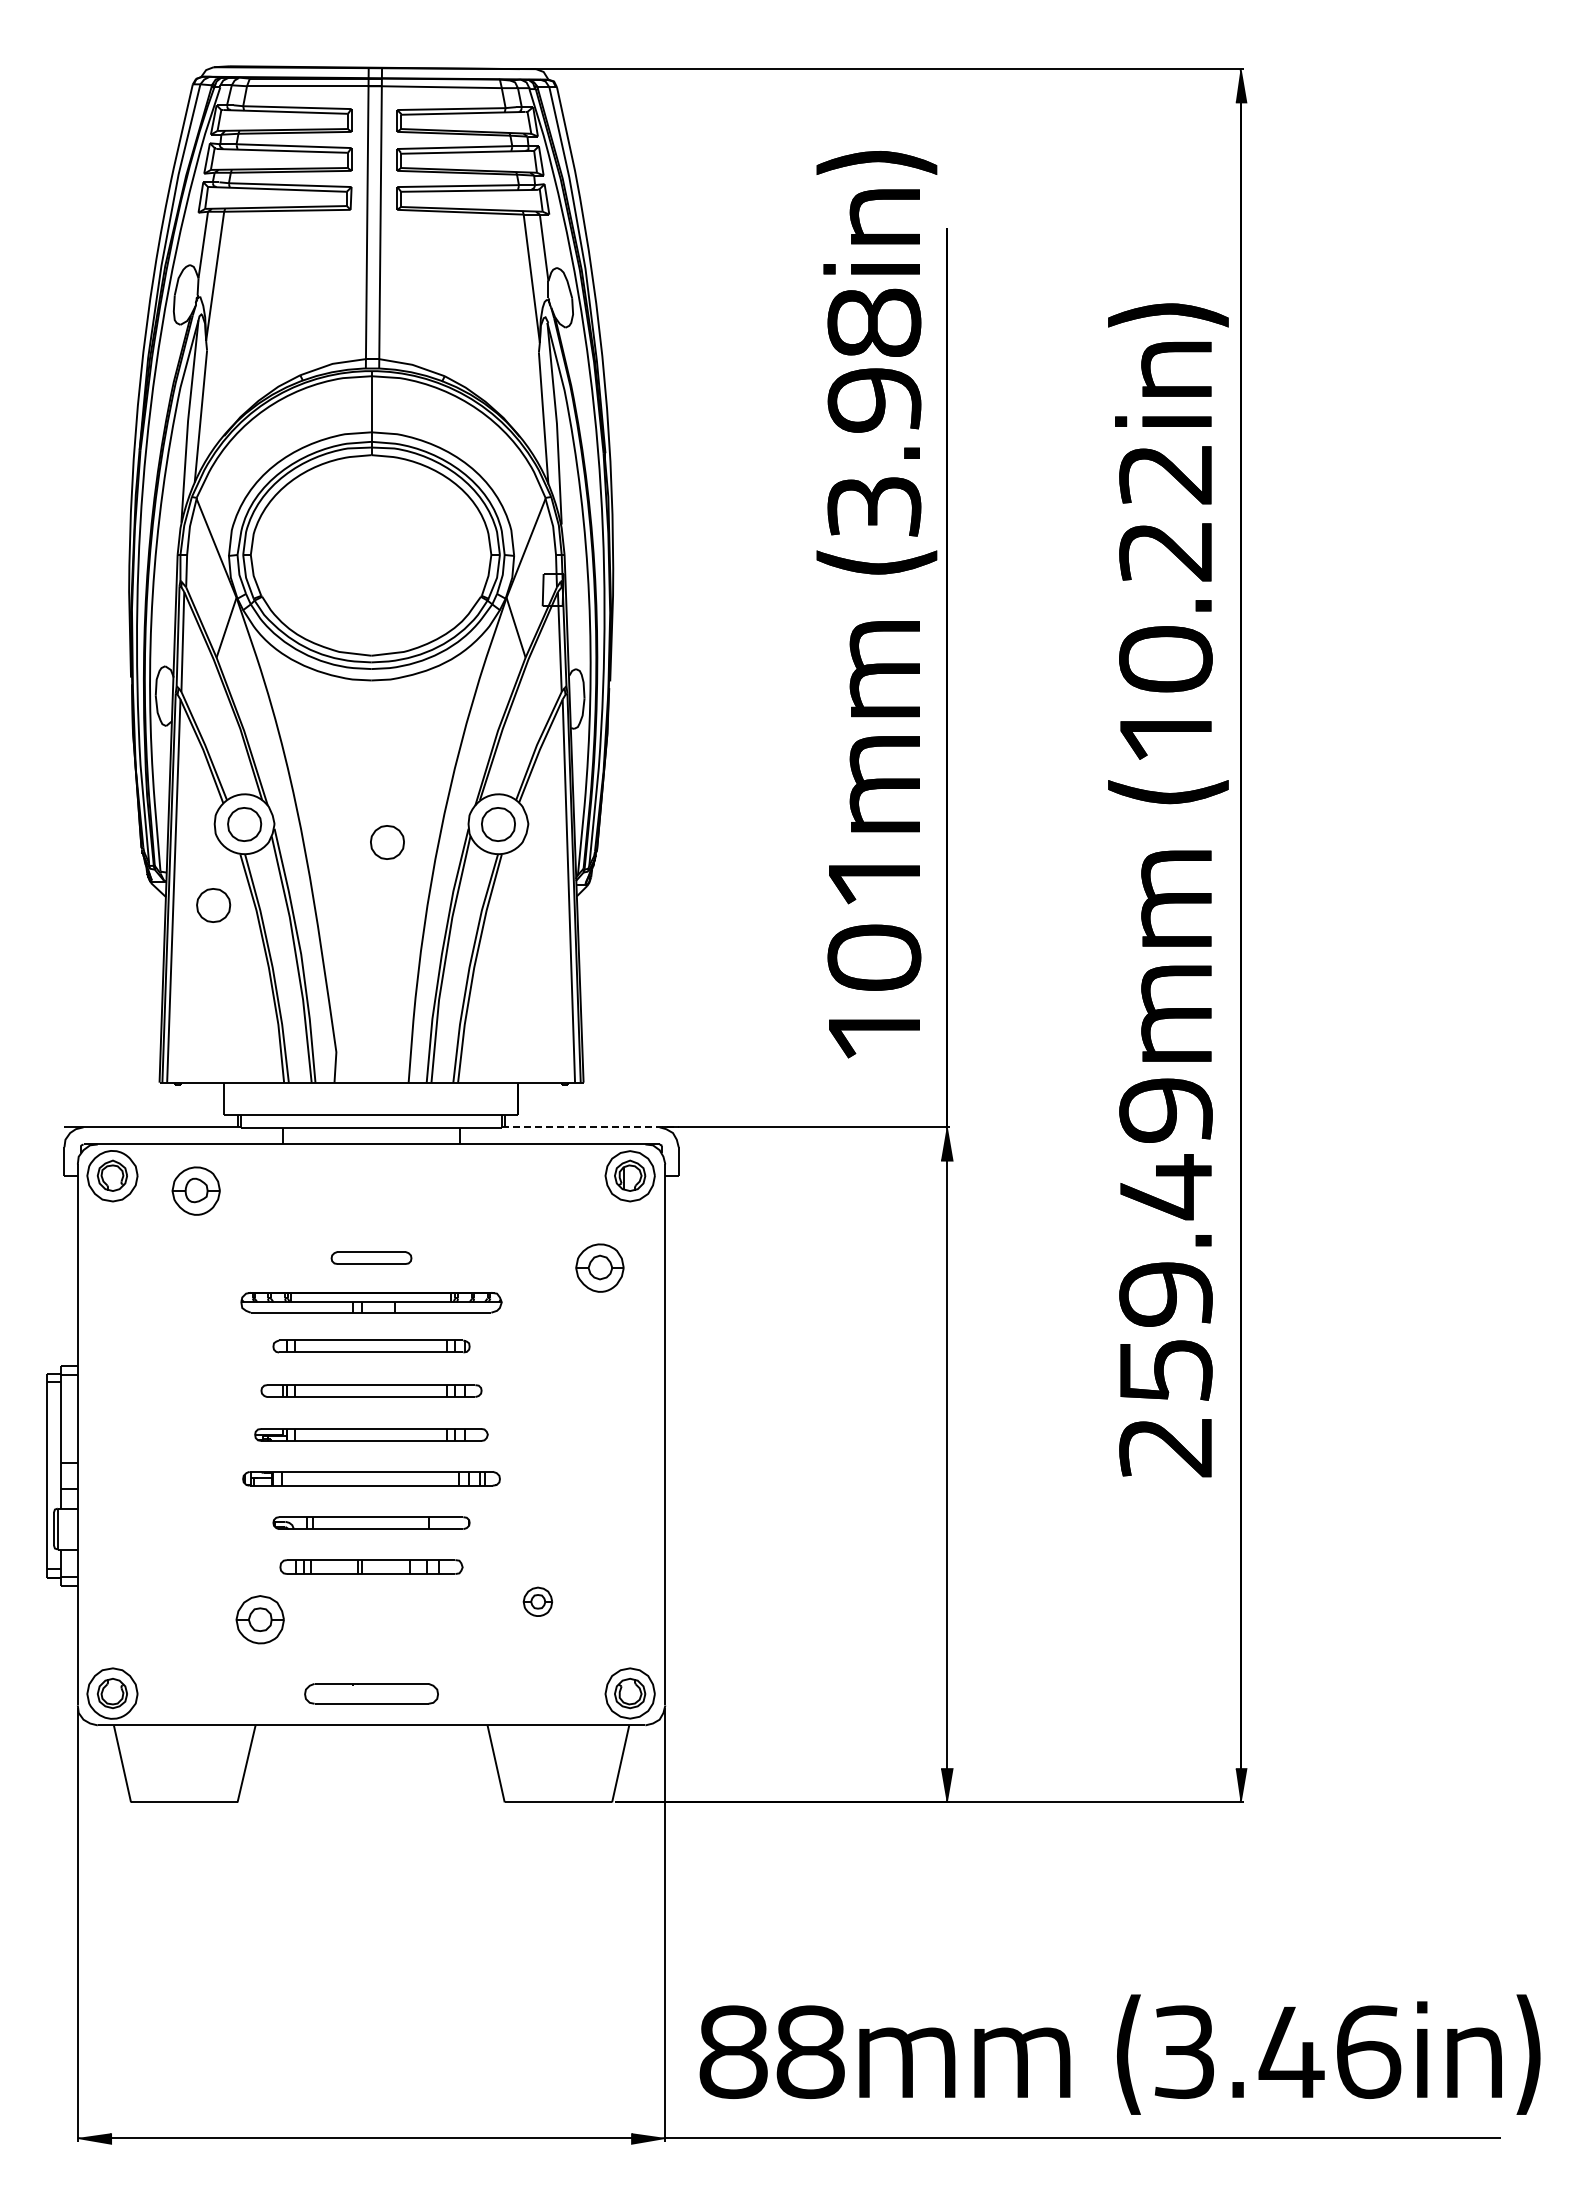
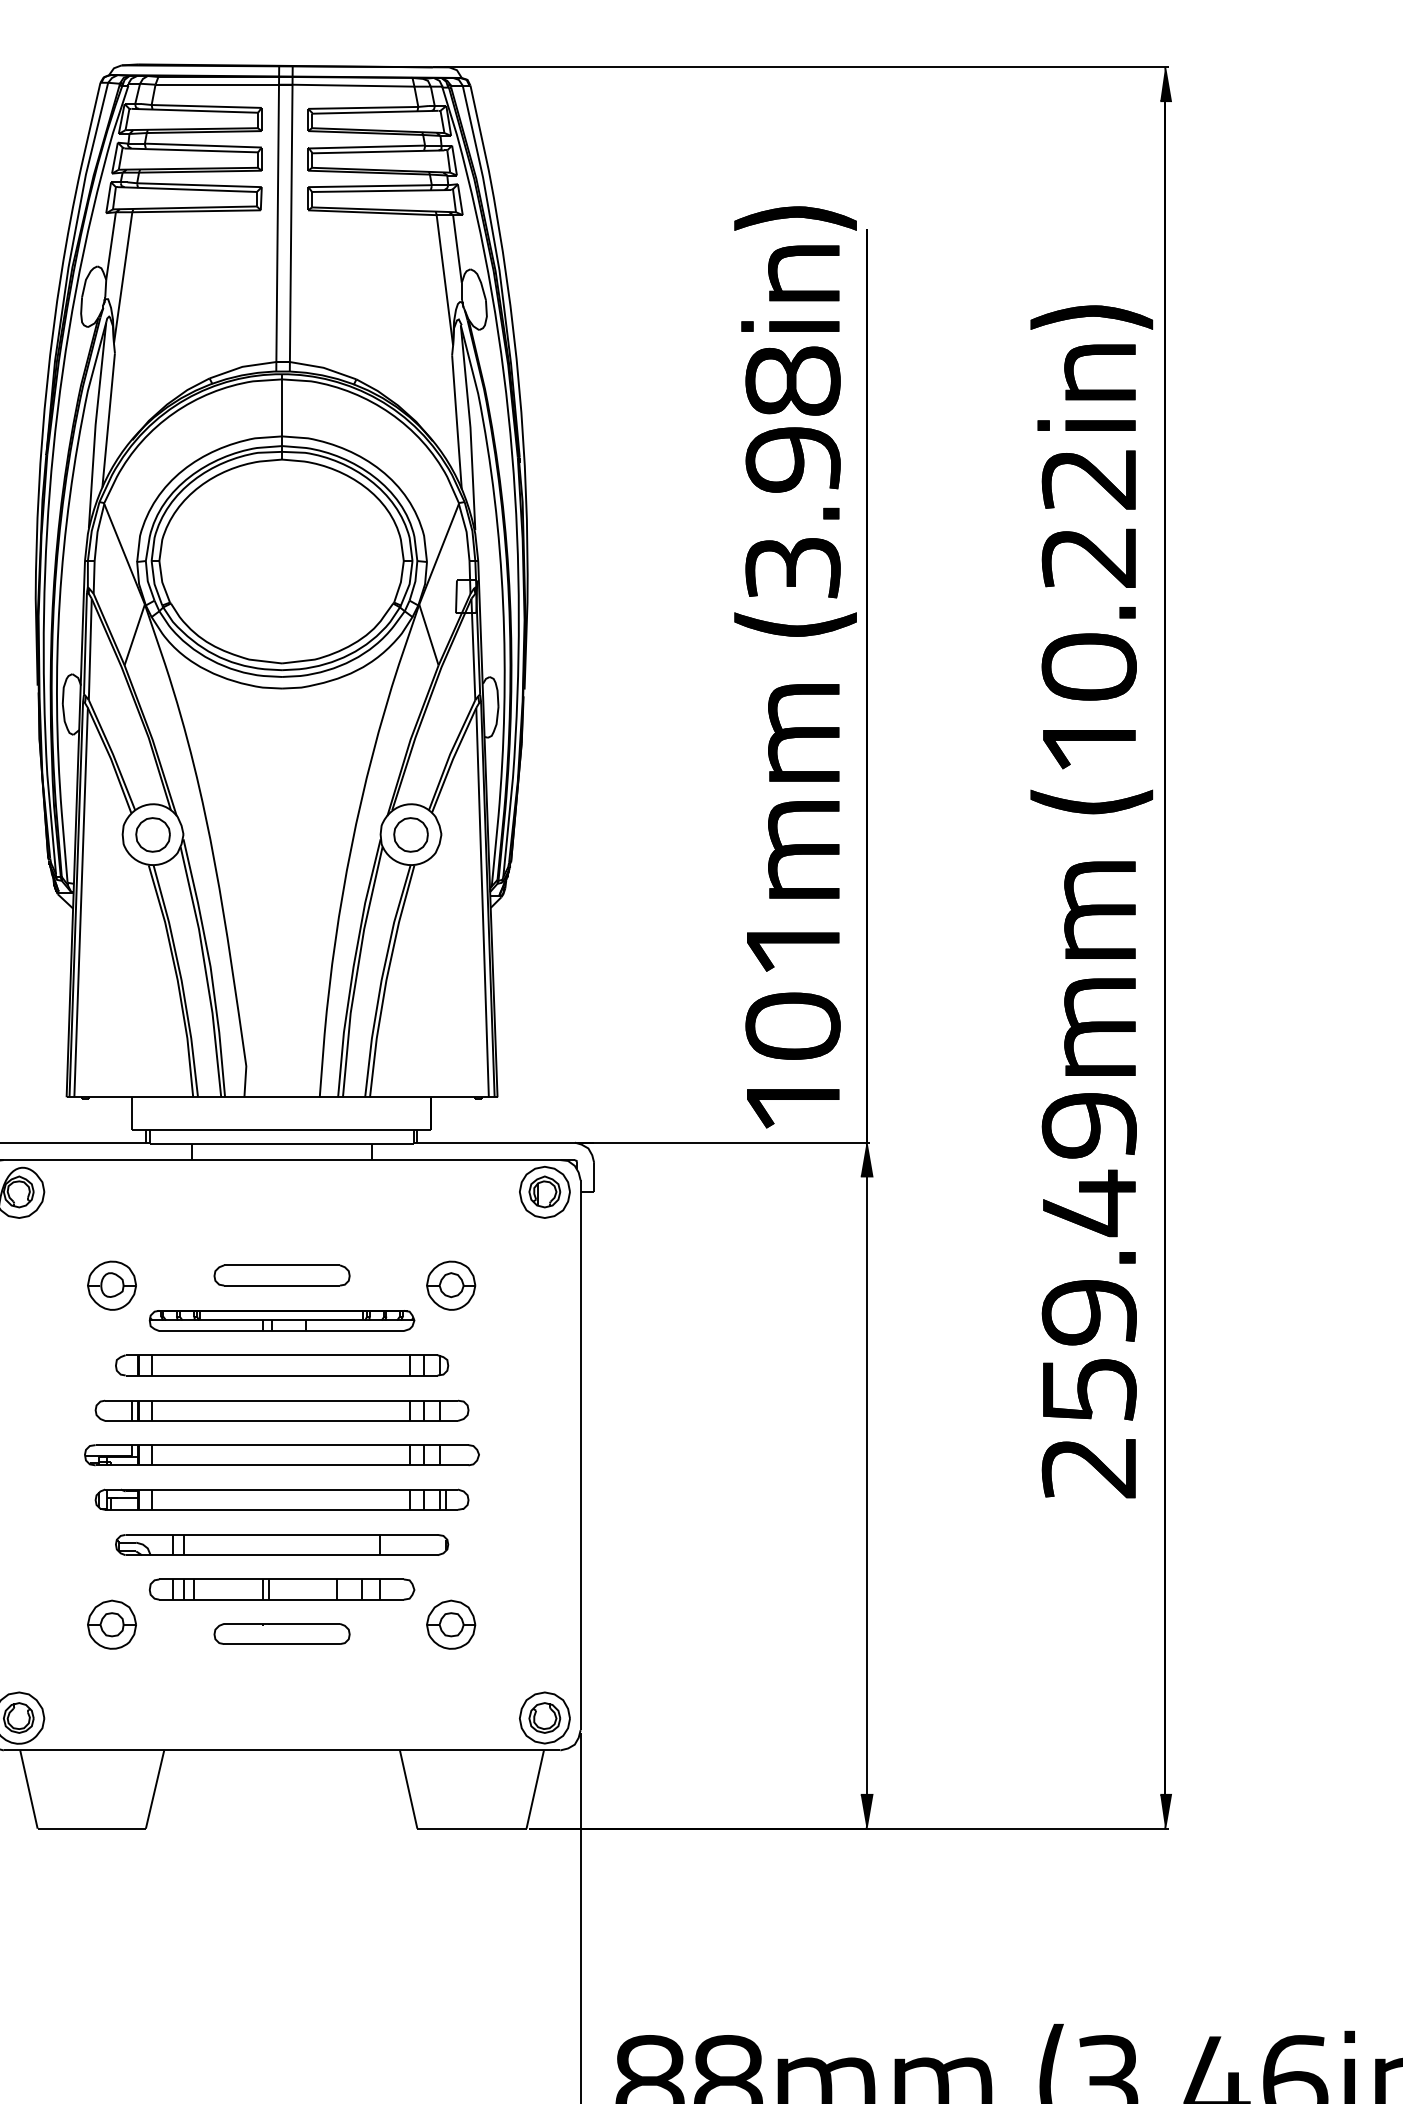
text: (876, 604) -> (795, 667), moved
part: (387, 842) -> (298, 853), removed
part: (213, 905) -> (121, 917), removed
line: (590, 1127) -> (504, 1142), dashed -> solid
part: (195, 1190) -> (111, 1285), moved
part: (371, 1257) -> (282, 1274), size x1.67
part: (599, 1267) -> (450, 1285), moved
part: (371, 1346) -> (282, 1365), size x1.67
part: (371, 1390) -> (282, 1410), size x1.67
part: (371, 1434) -> (282, 1454), size x1.67
part: (371, 1478) -> (282, 1499), size x1.43
part: (371, 1522) -> (282, 1544), size x1.67
part: (371, 1566) -> (282, 1588), size x1.43
part: (537, 1601) -> (450, 1624), size x1.67
part: (259, 1619) -> (111, 1624), moved
part: (371, 1693) -> (282, 1633), moved

